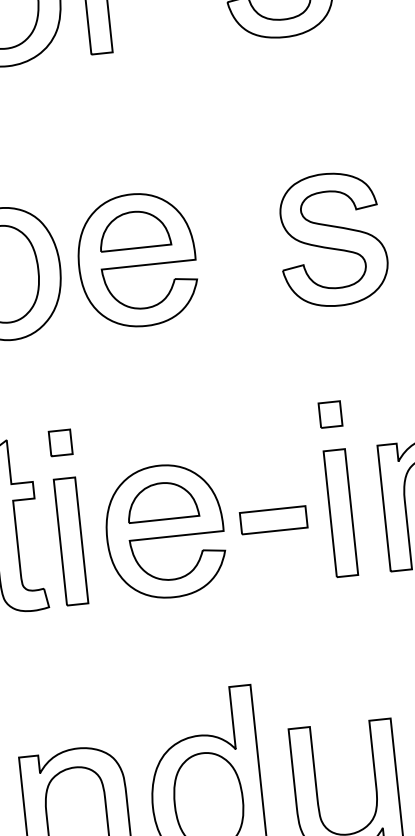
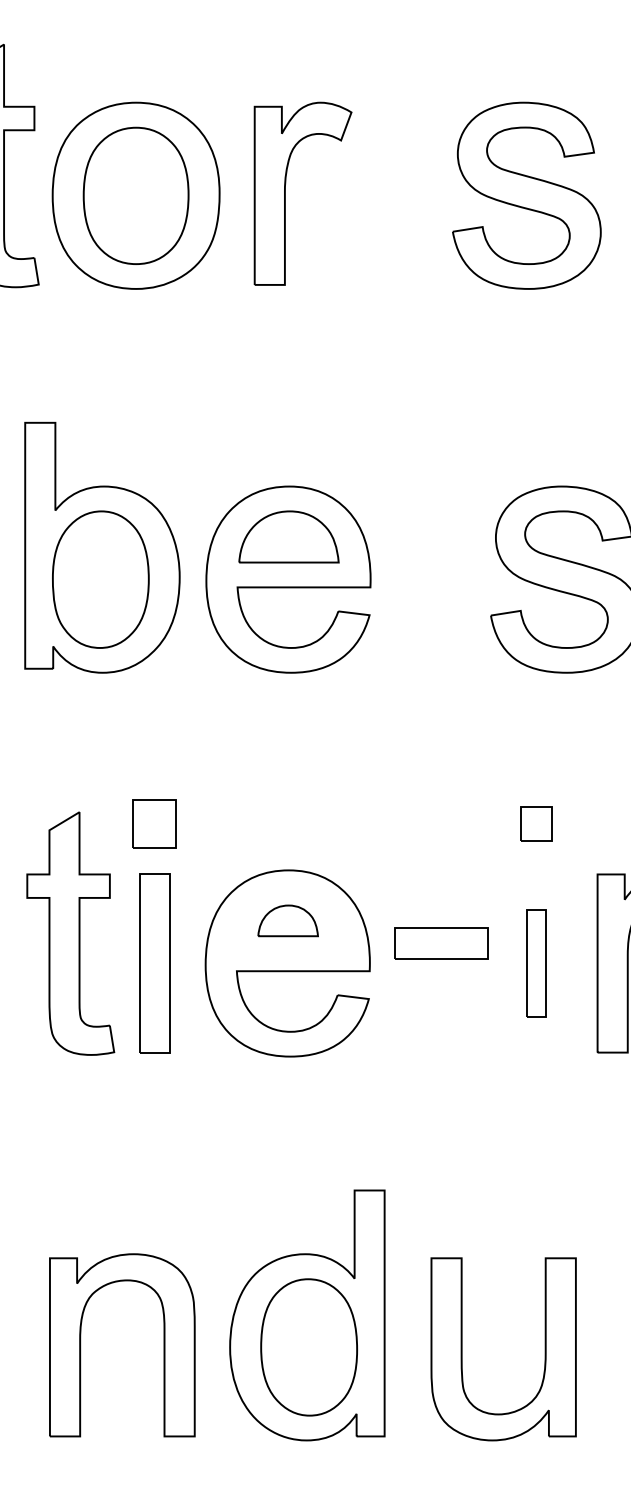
part: (60, 442) -> (154, 823), size x1.4
part: (161, 501) -> (287, 920), size x0.6
part: (340, 513) -> (536, 963), size x0.6
part: (273, 520) -> (441, 943), moved

